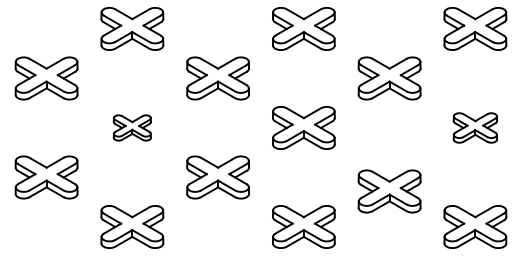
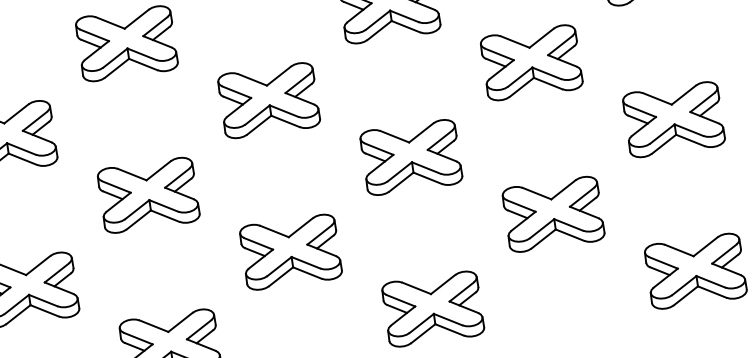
part: (132, 127) -> (148, 194), size x1.67
part: (475, 127) -> (674, 118), size x1.43
part: (389, 191) -> (553, 214), moved

